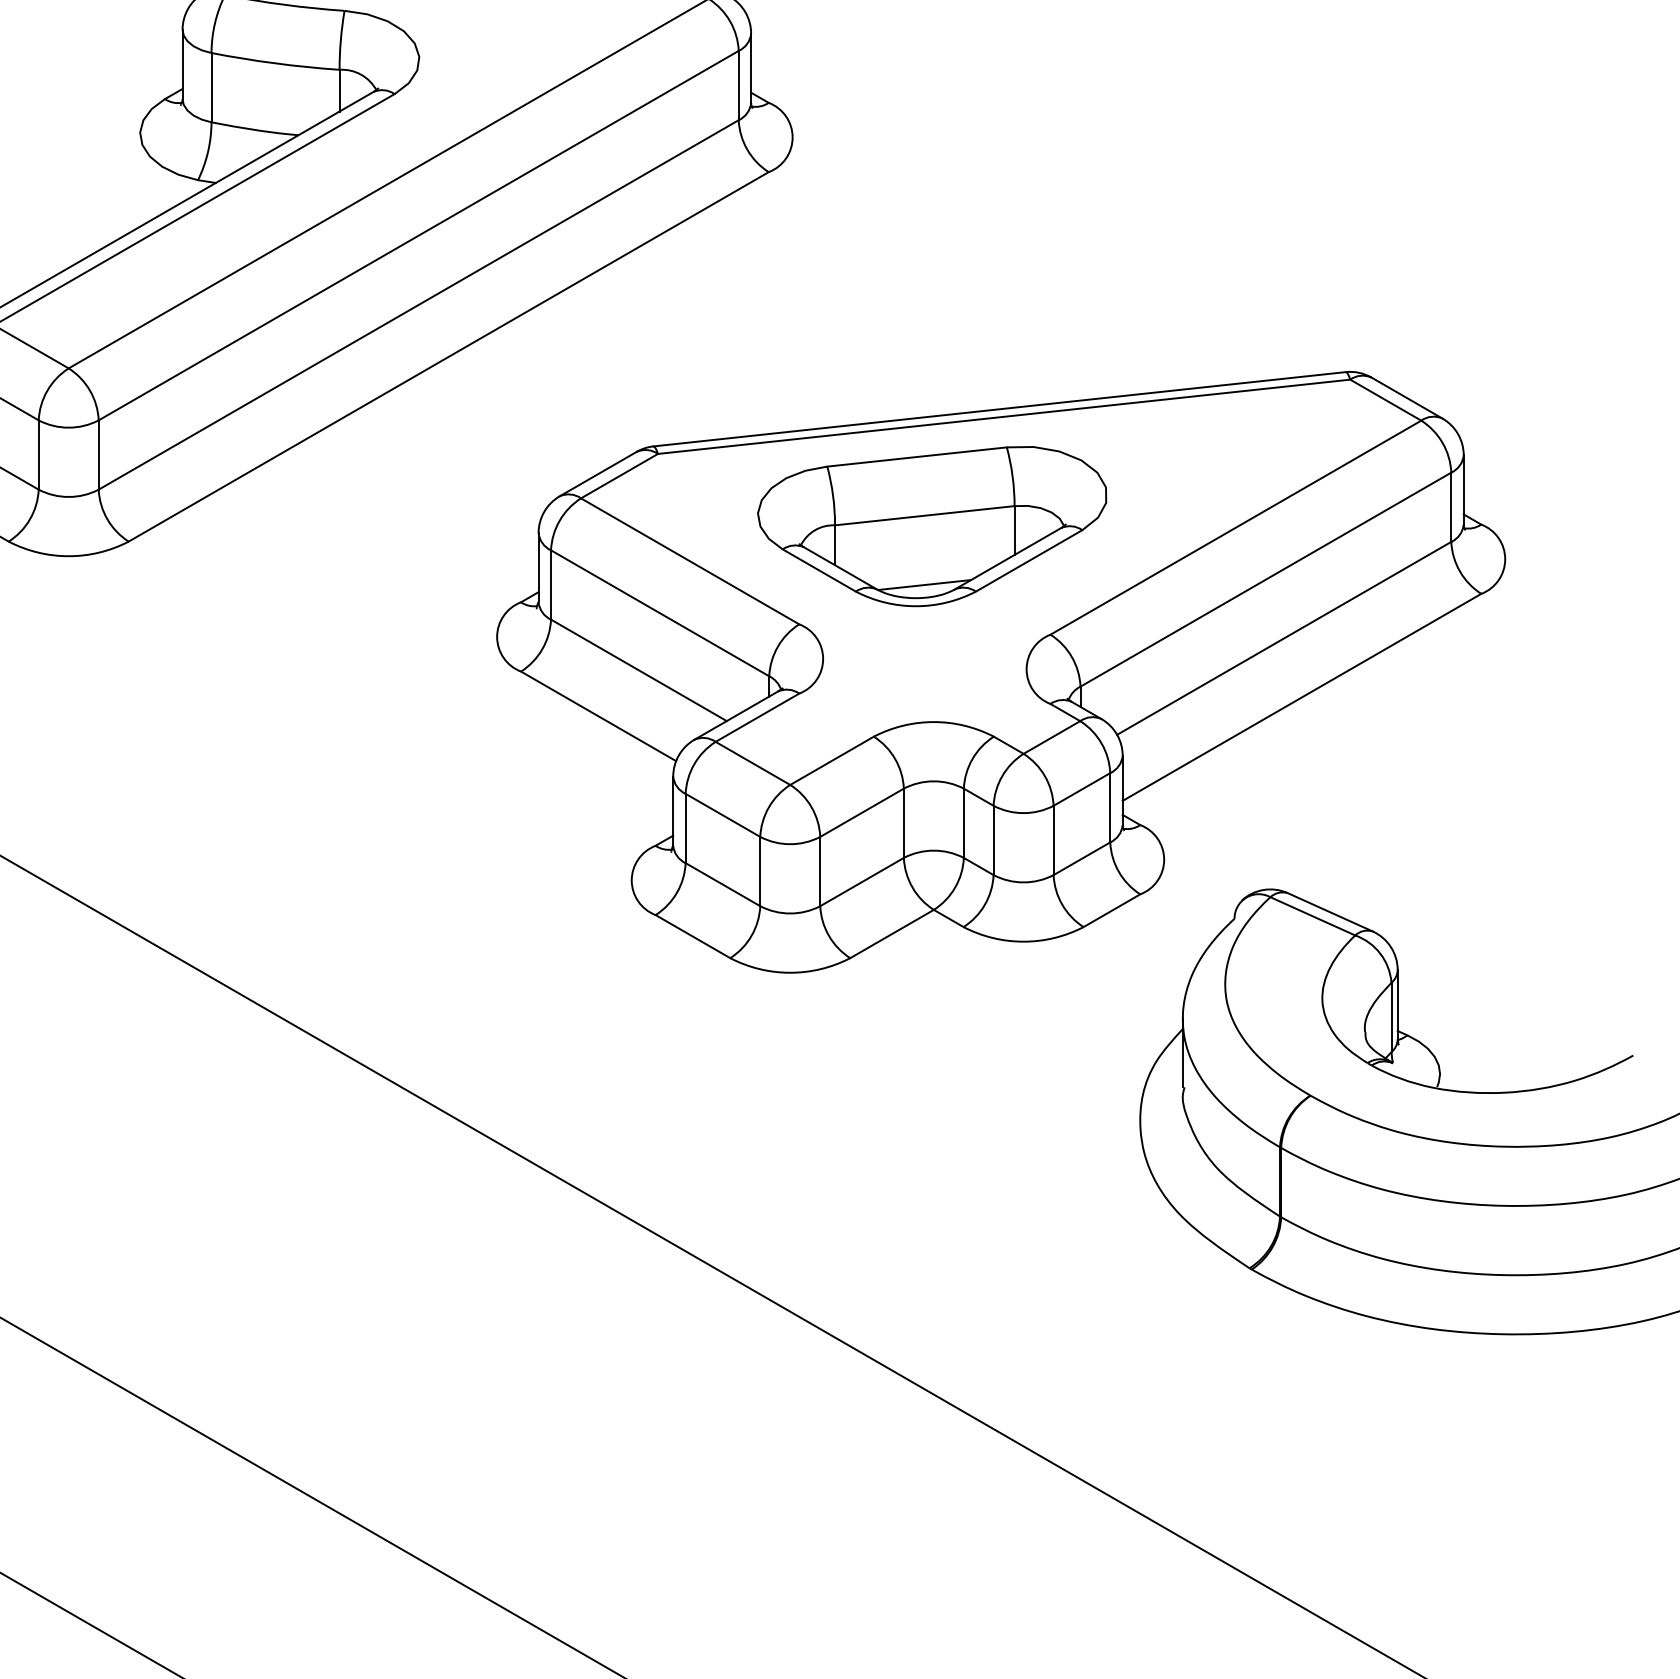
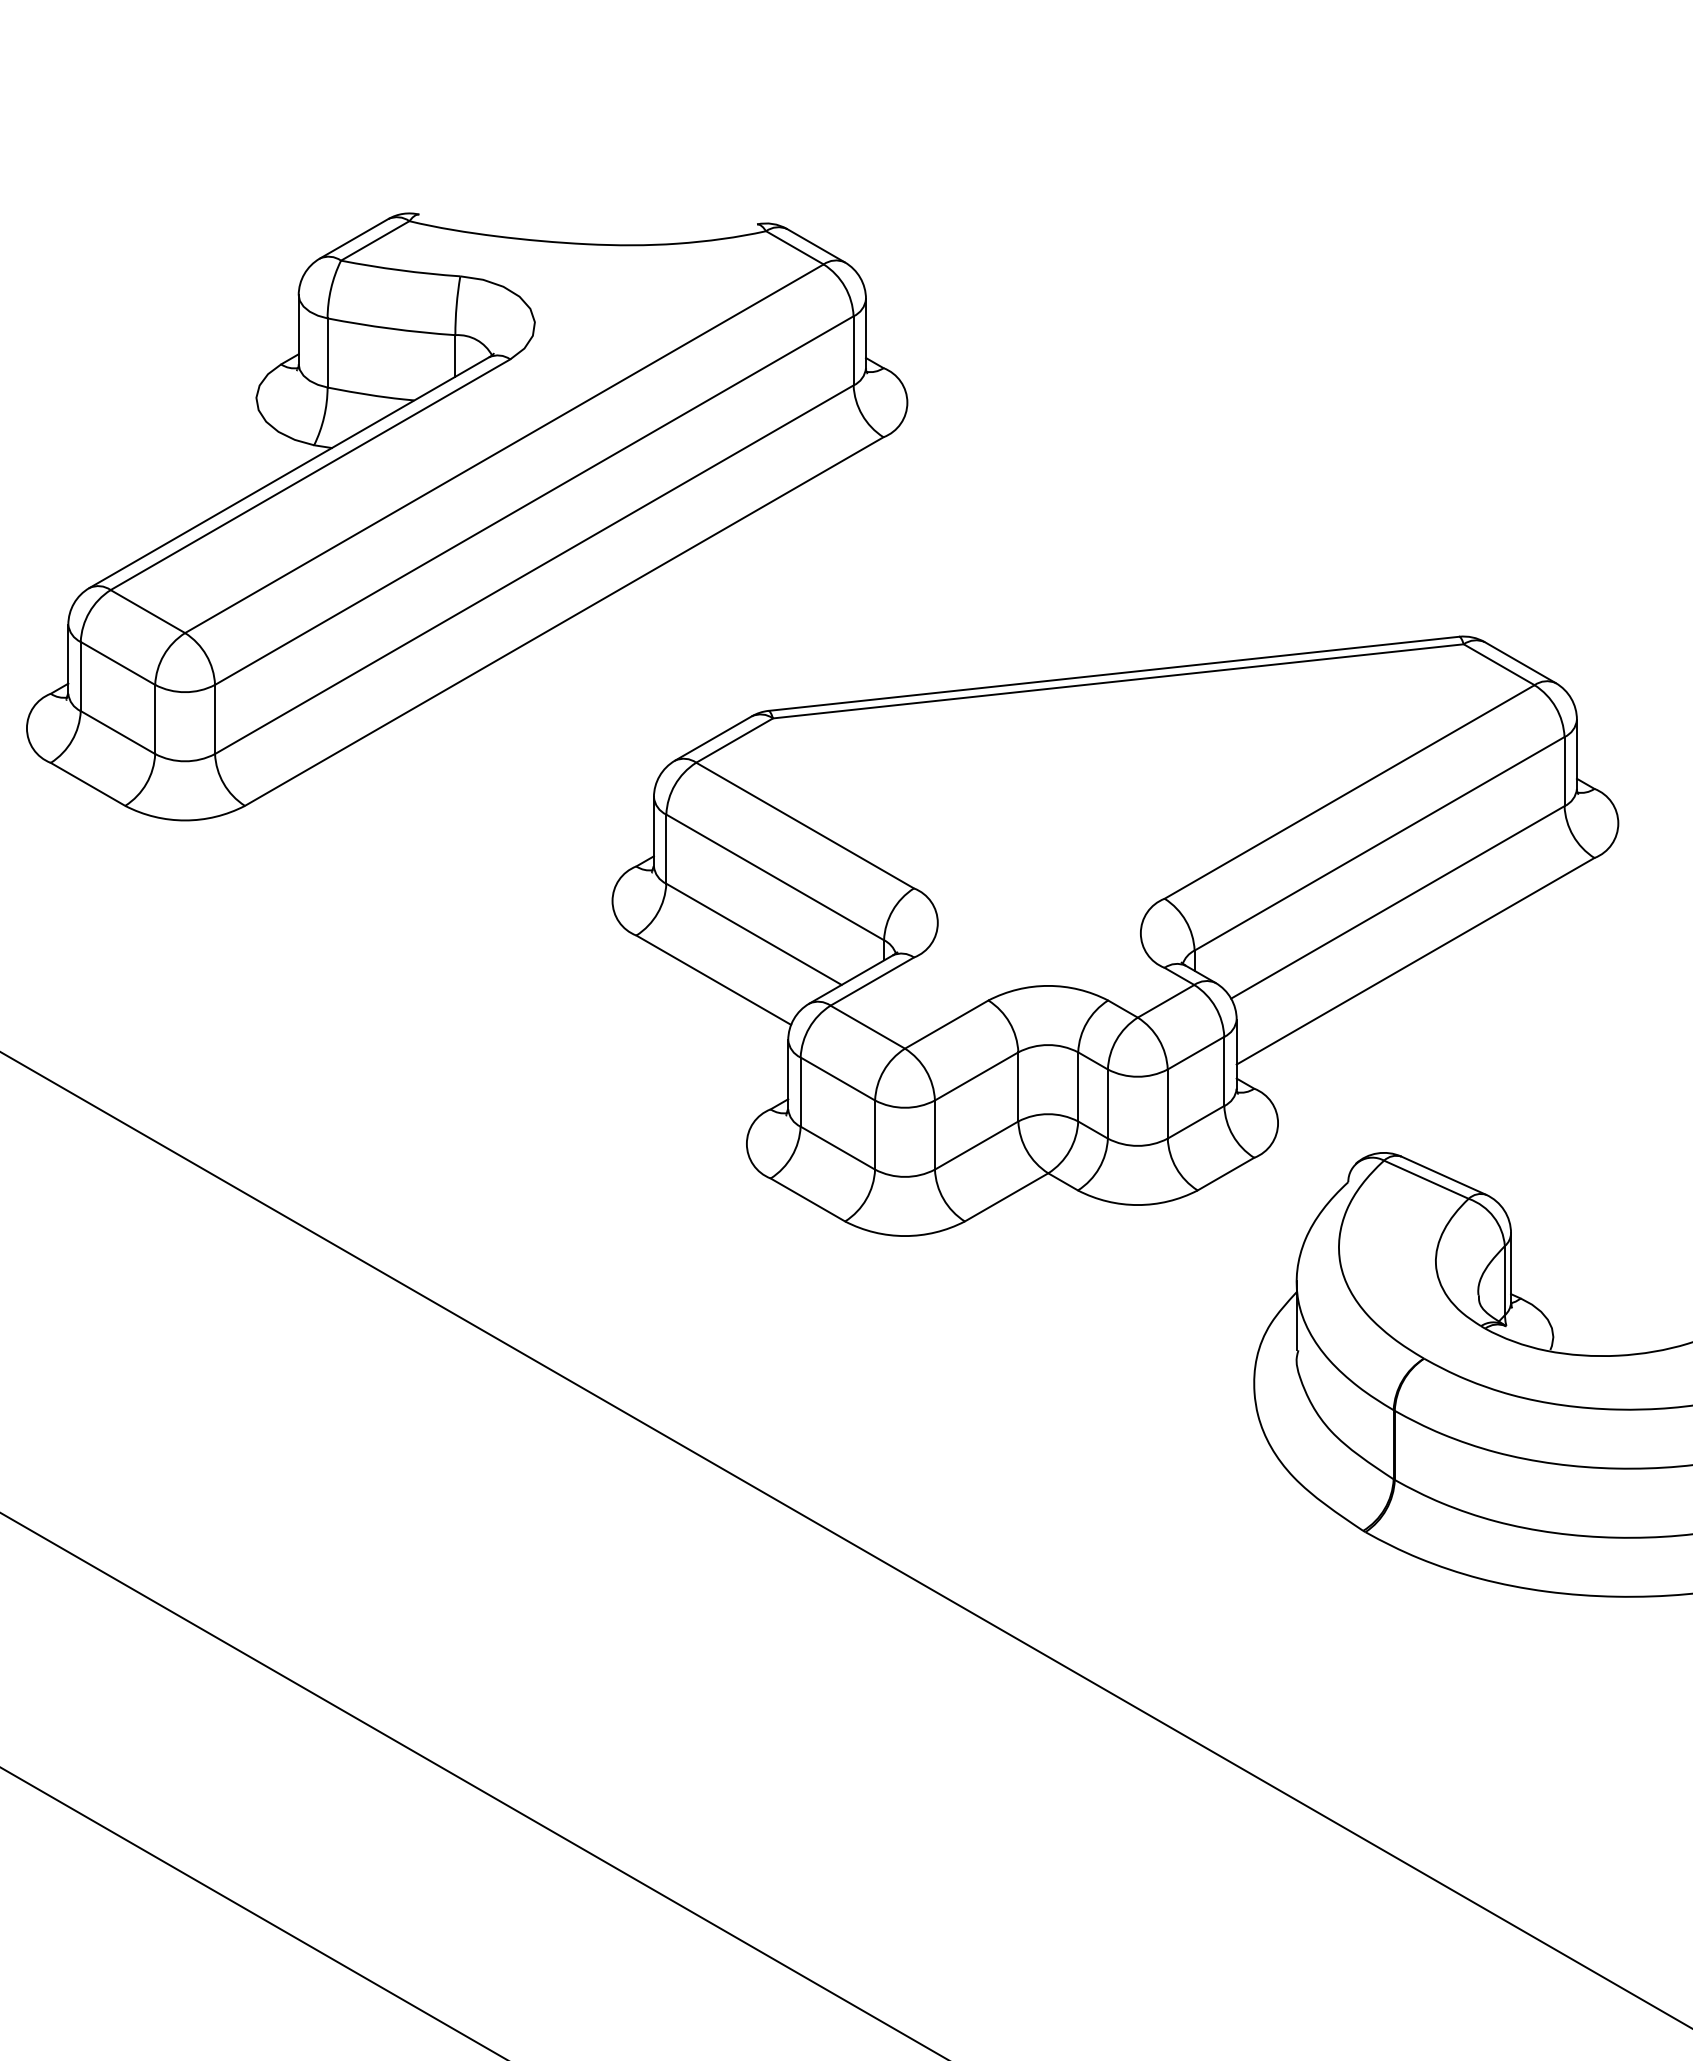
part: (932, 526) -> (1046, 790), removed

